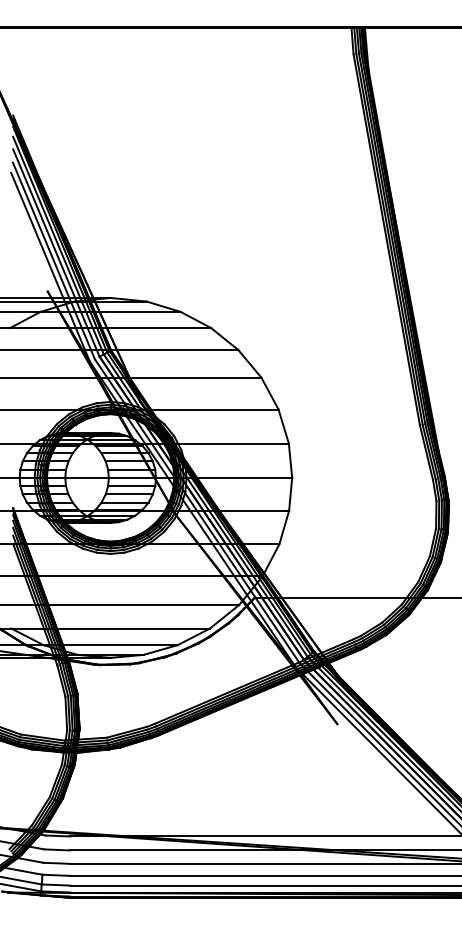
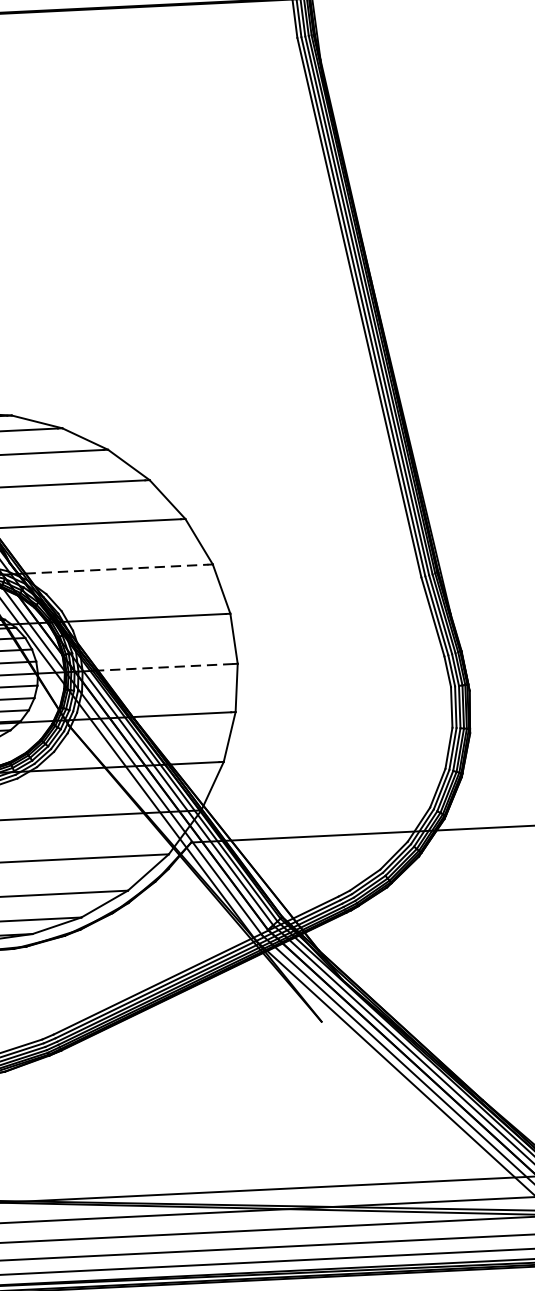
line: (213, 409) -> (117, 569), solid -> dashed
line: (242, 477) -> (164, 666), solid -> dashed

